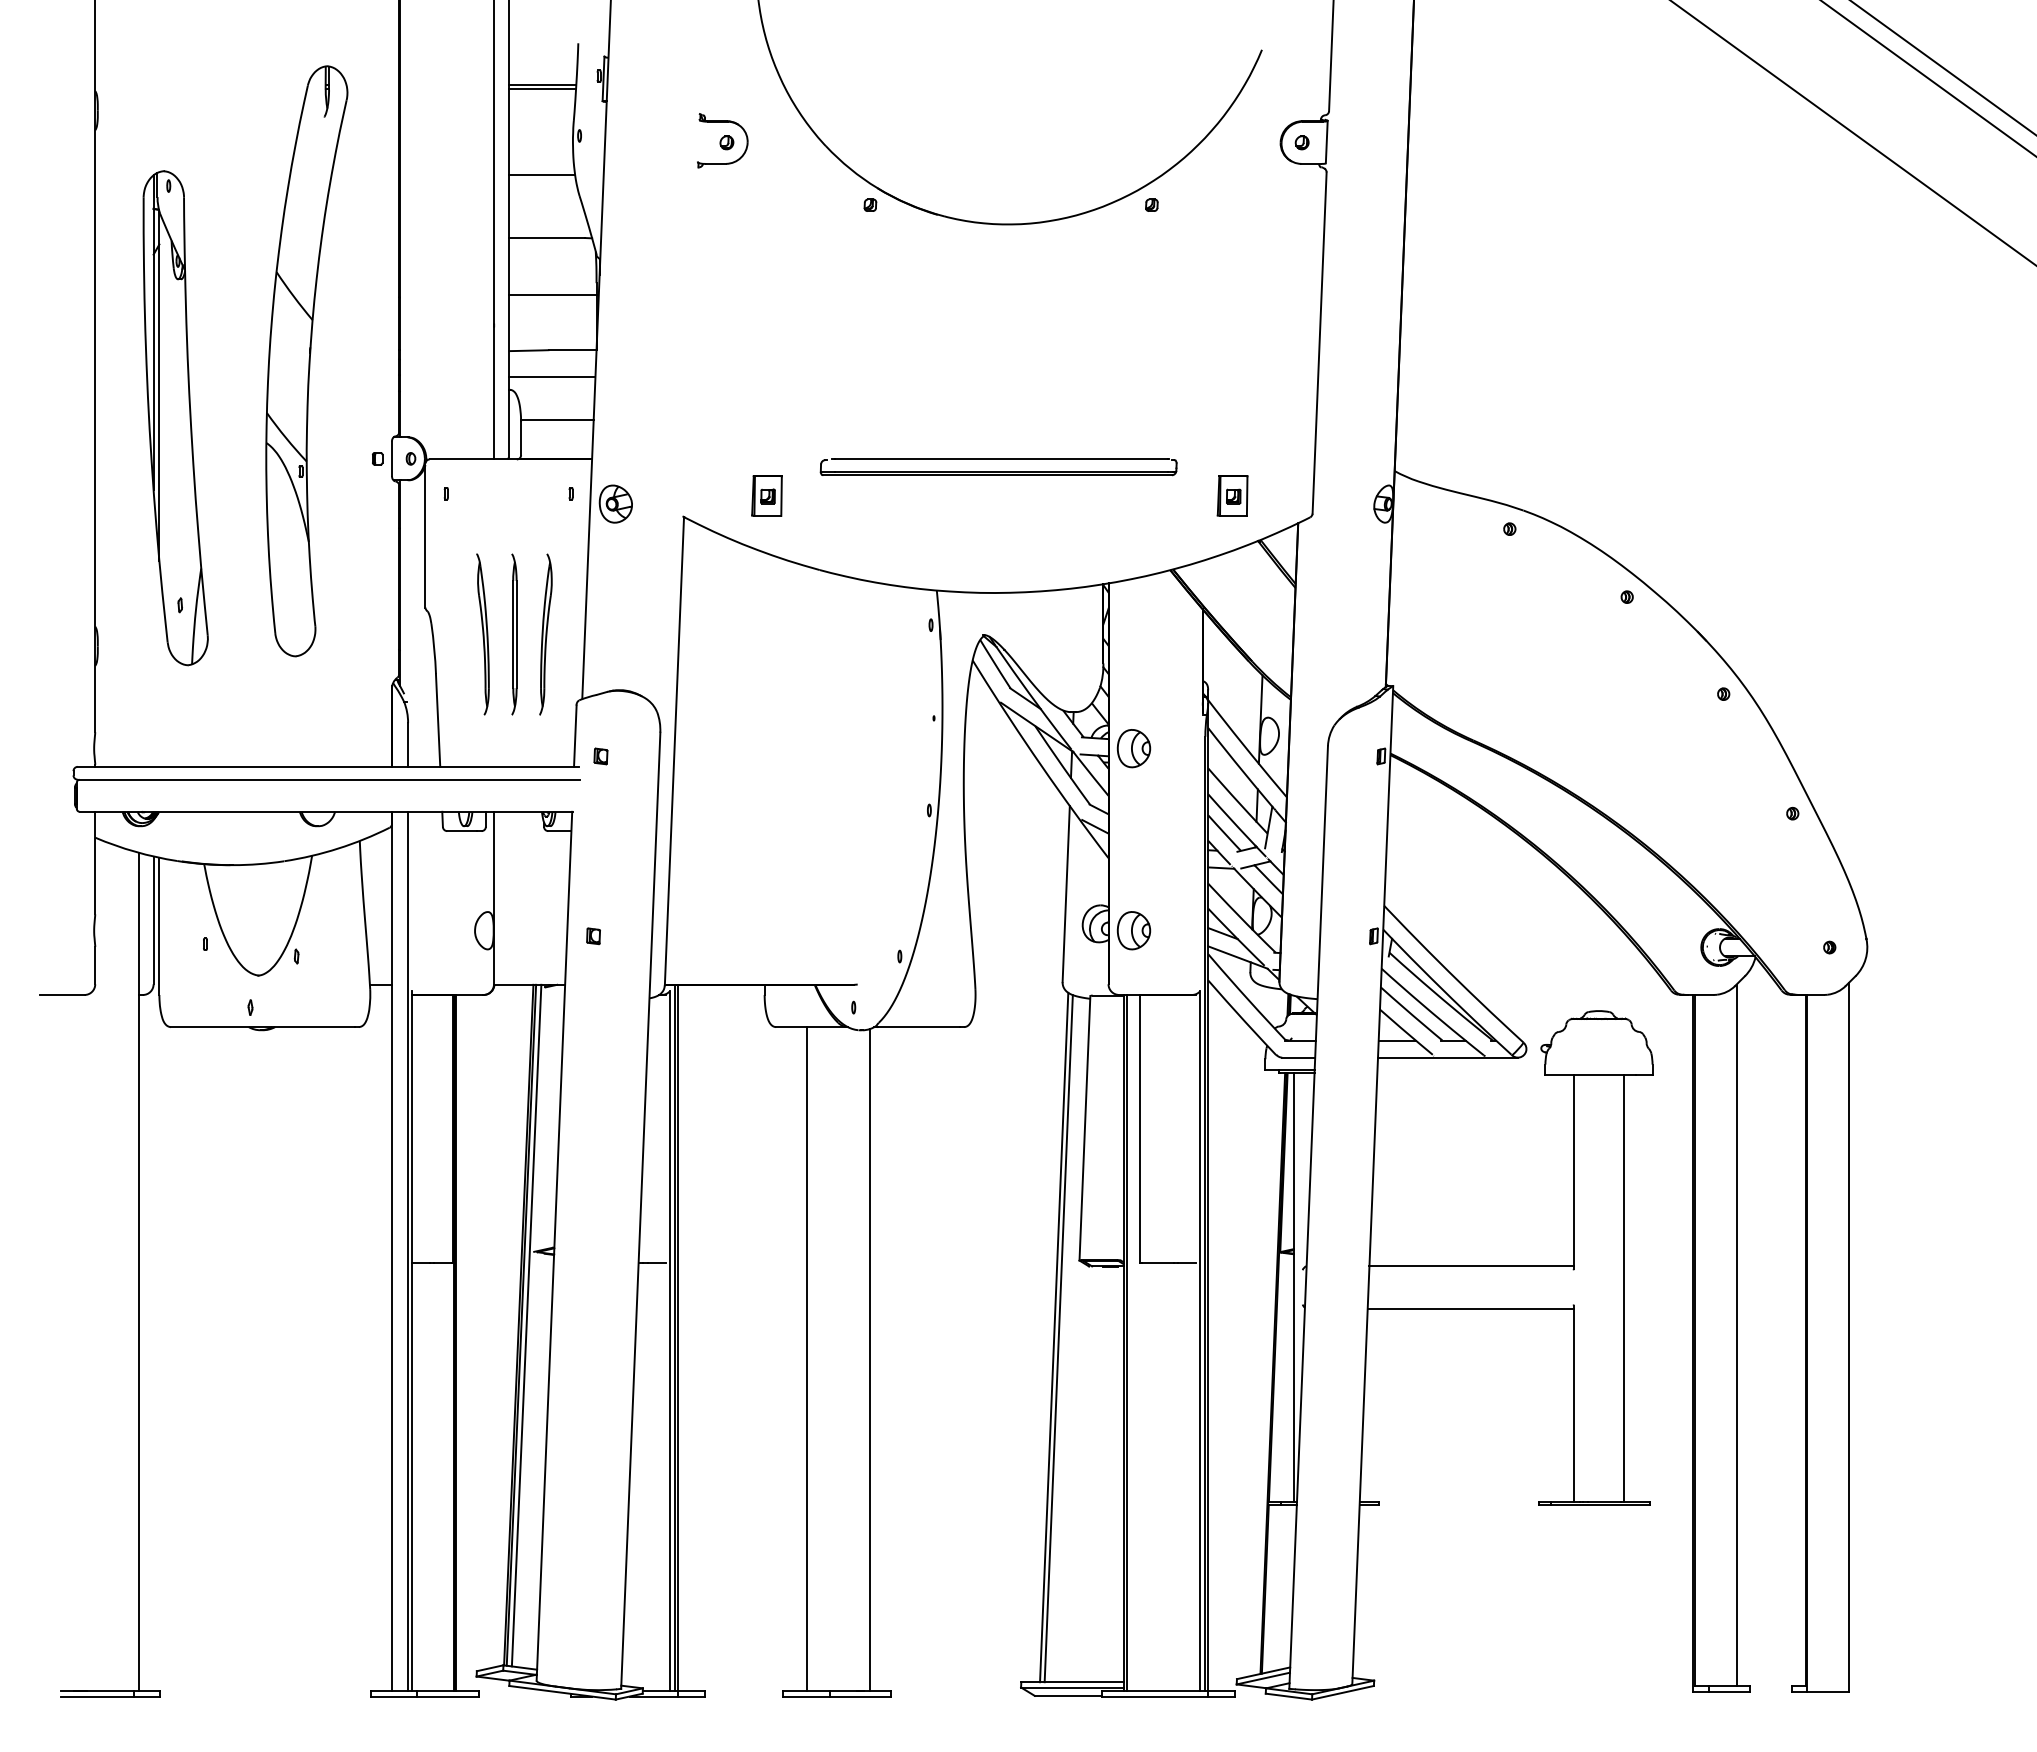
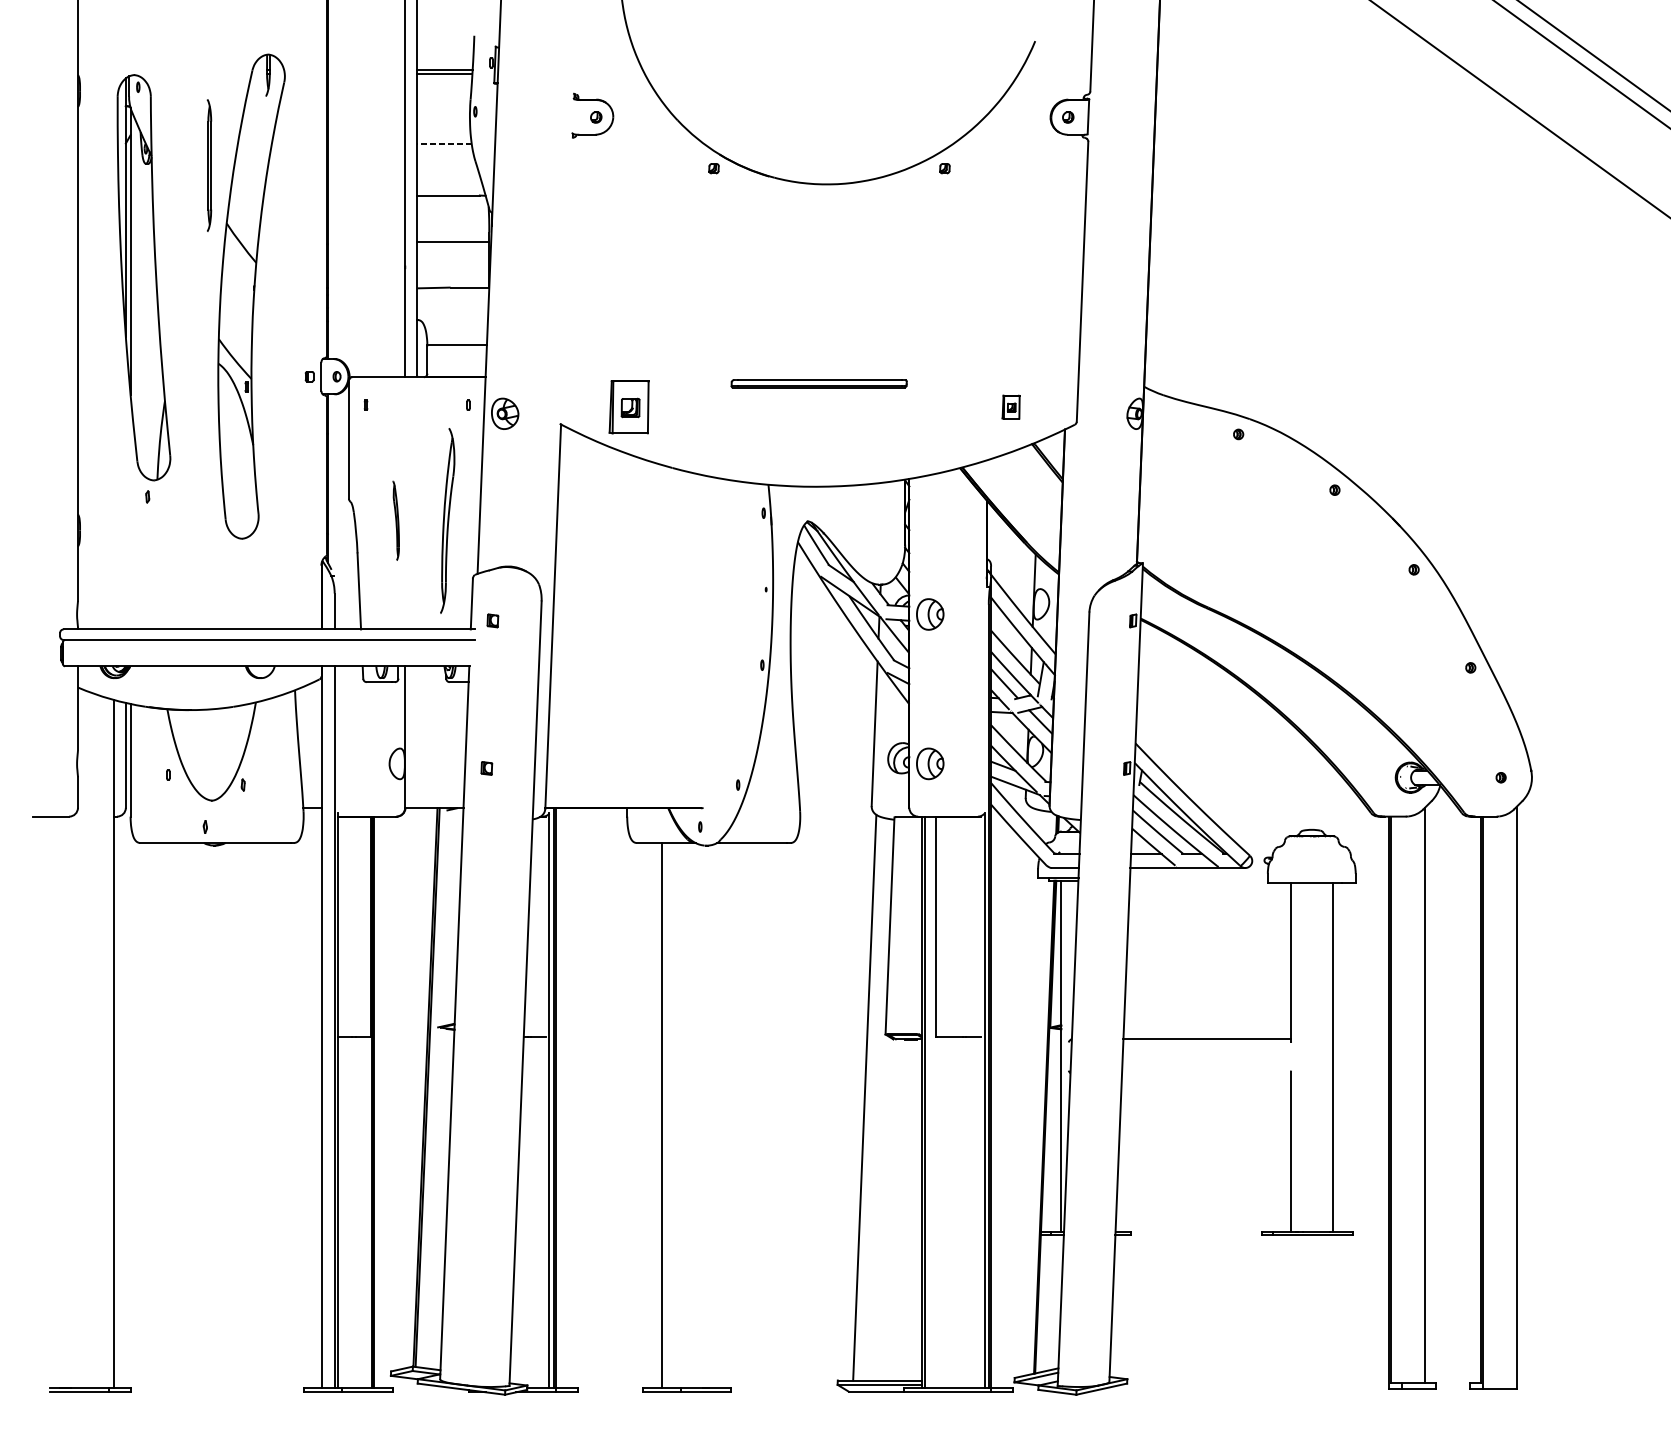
line: (541, 175) -> (444, 144), solid -> dashed
line: (551, 377) -> (452, 309), removed
part: (175, 418) -> (143, 277), moved
part: (998, 467) -> (819, 383), size x0.6
part: (766, 495) -> (628, 406), size x1.6
part: (1232, 495) -> (1011, 406), size x0.7
part: (482, 634) -> (395, 520), size x0.6
part: (514, 634) -> (209, 165), moved
part: (545, 634) -> (447, 520), size x1.4
line: (1470, 1308) -> (1206, 1073), removed
line: (526, 1325) -> (431, 1087), removed
line: (1058, 1338) -> (868, 1098), removed
line: (869, 1360) -> (713, 1116), removed

